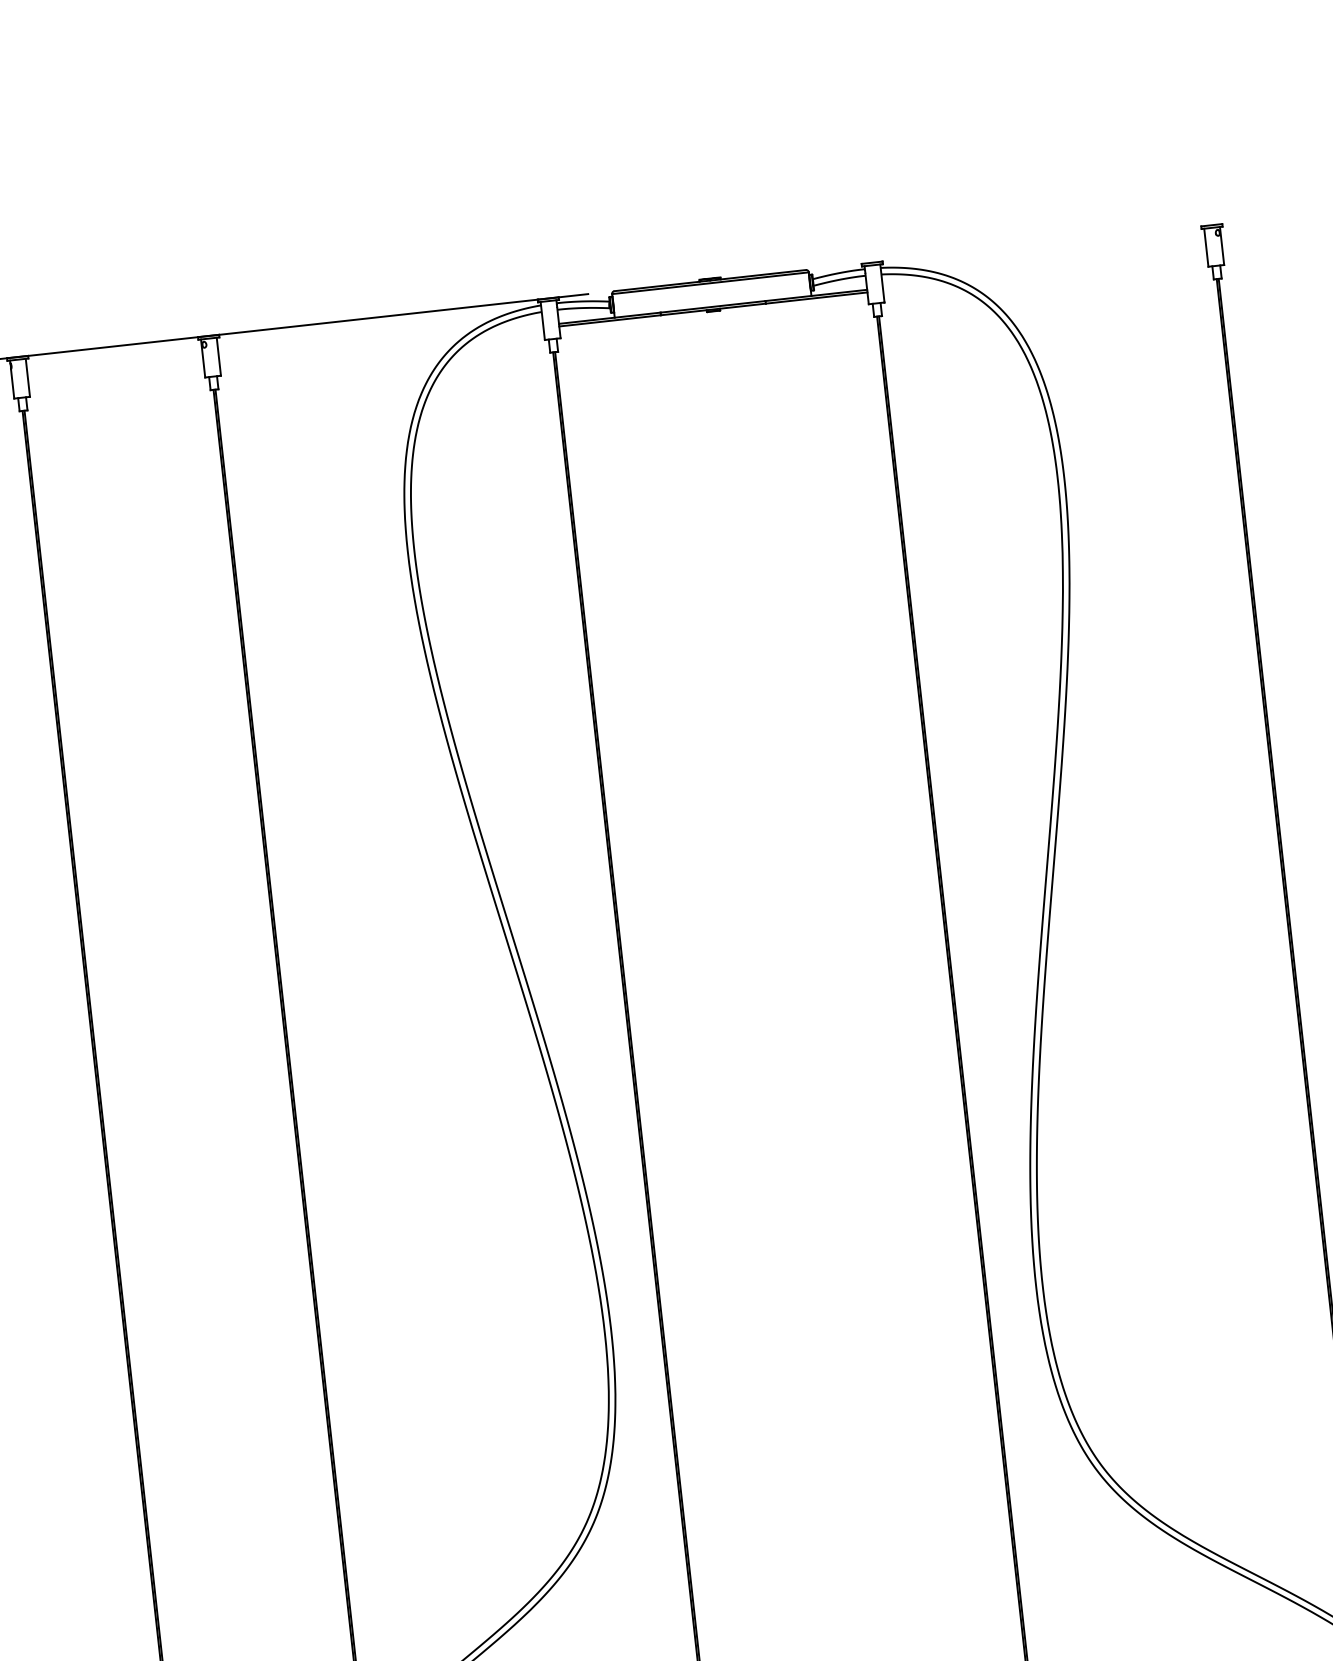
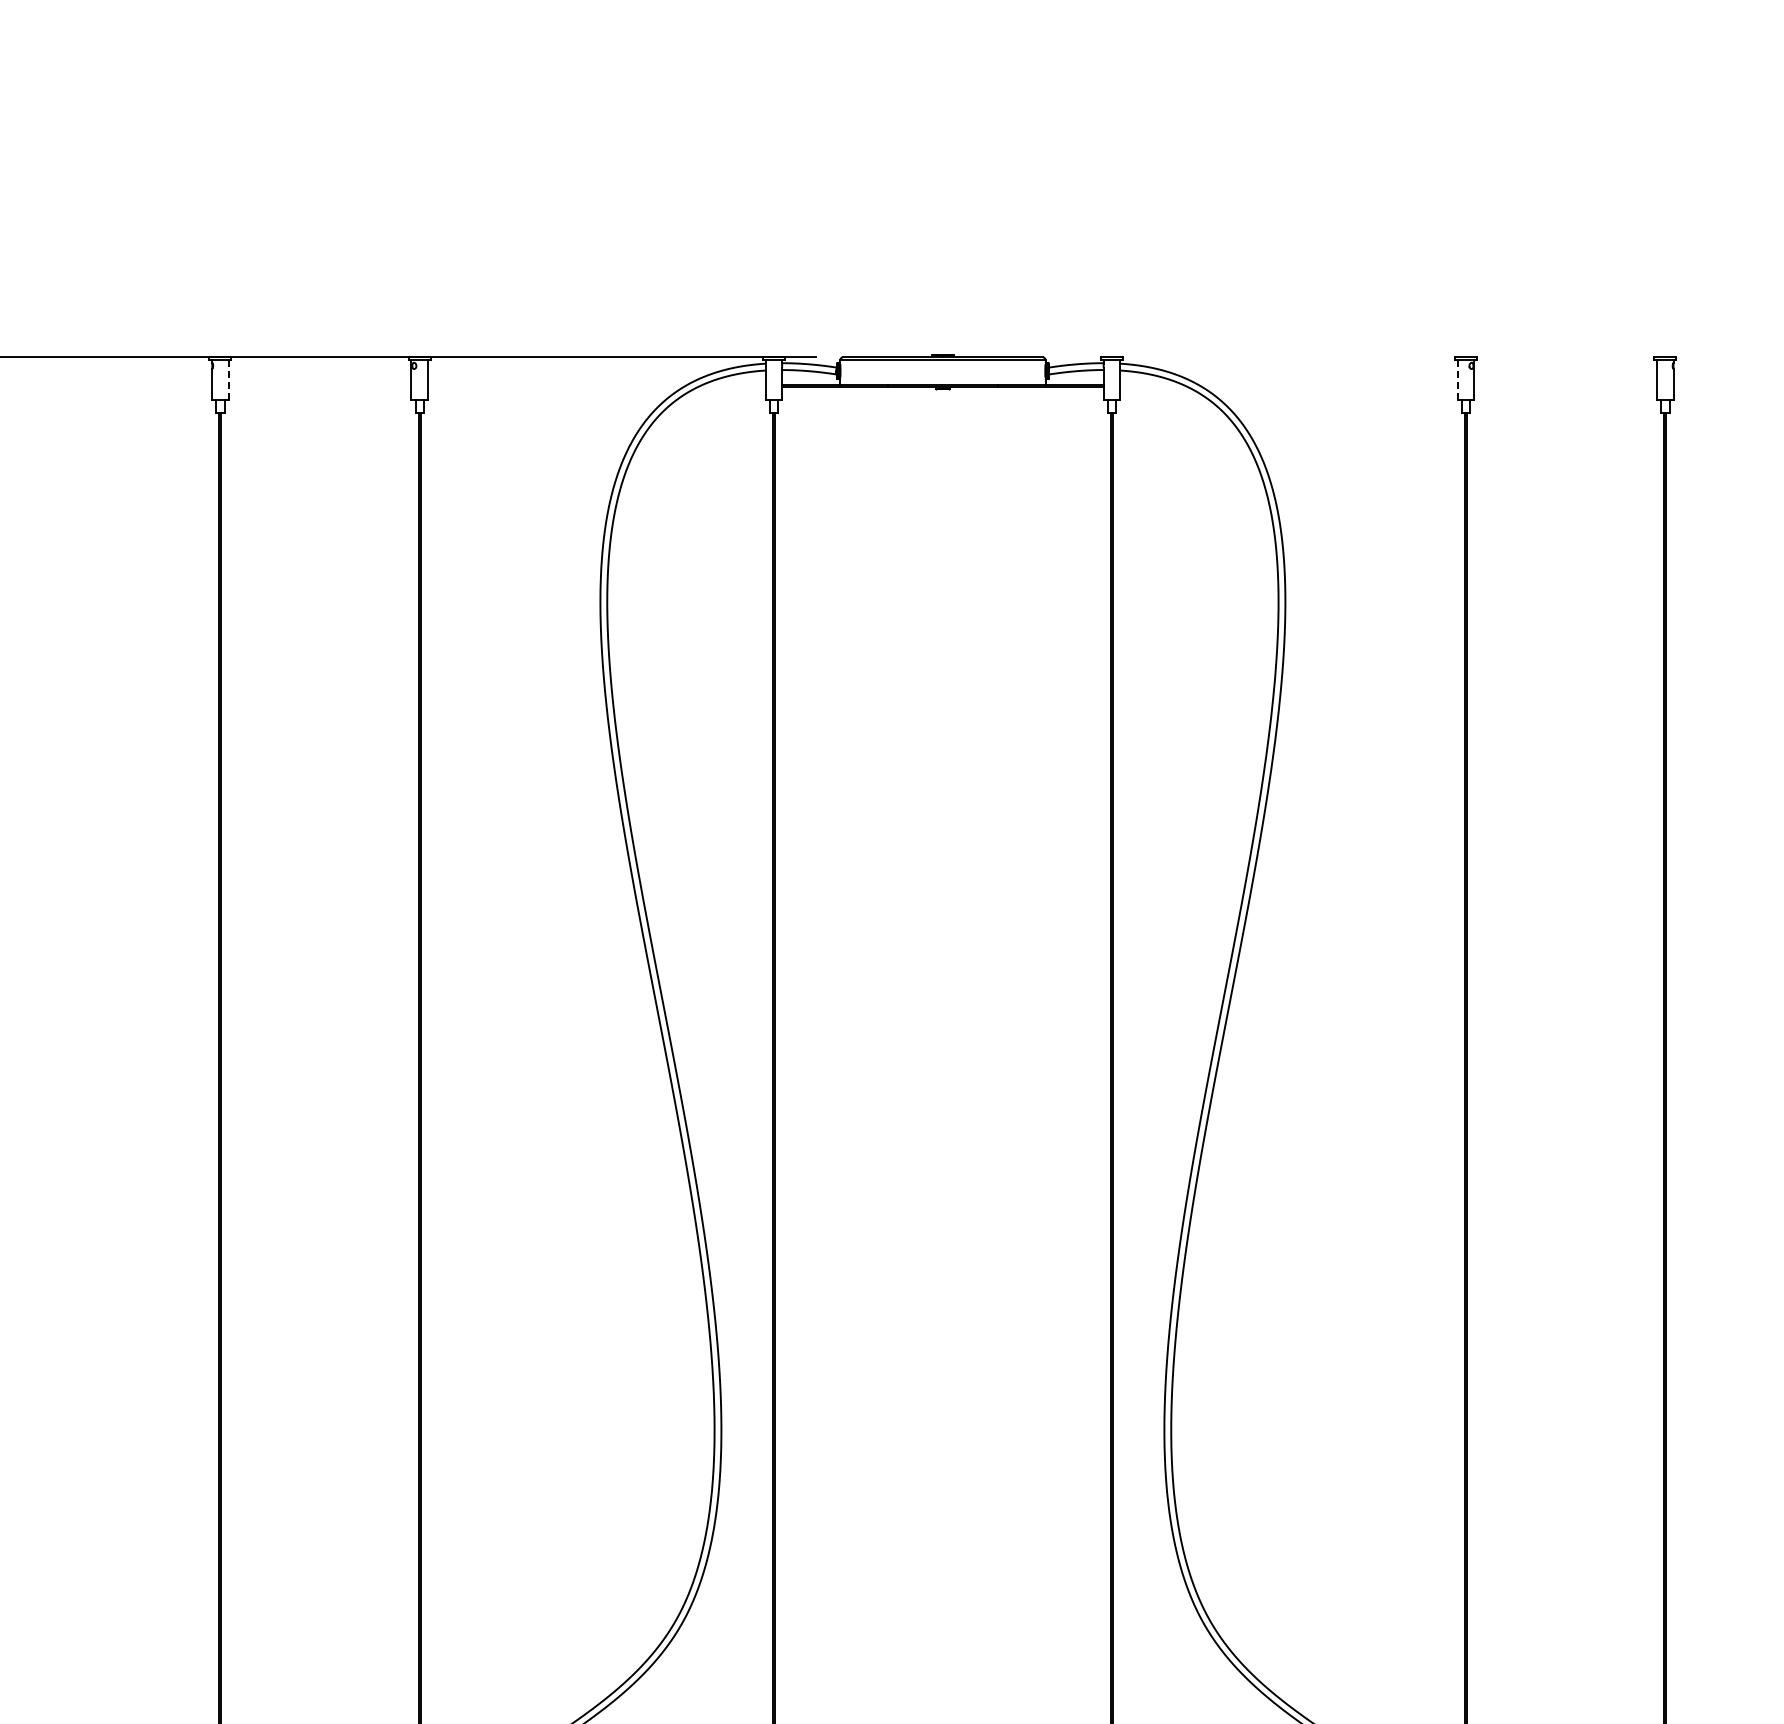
line: (1205, 247) -> (1457, 379), solid -> dashed
line: (27, 377) -> (228, 379), solid -> dashed

